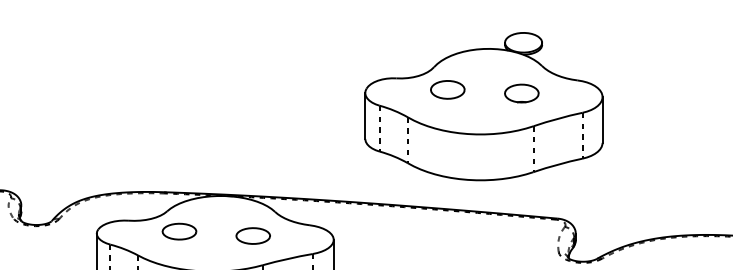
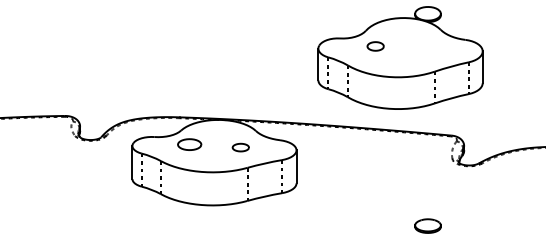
part: (447, 89) -> (375, 46), size x0.7
part: (521, 92) -> (426, 48), removed
part: (252, 235) -> (240, 147), size x0.7

